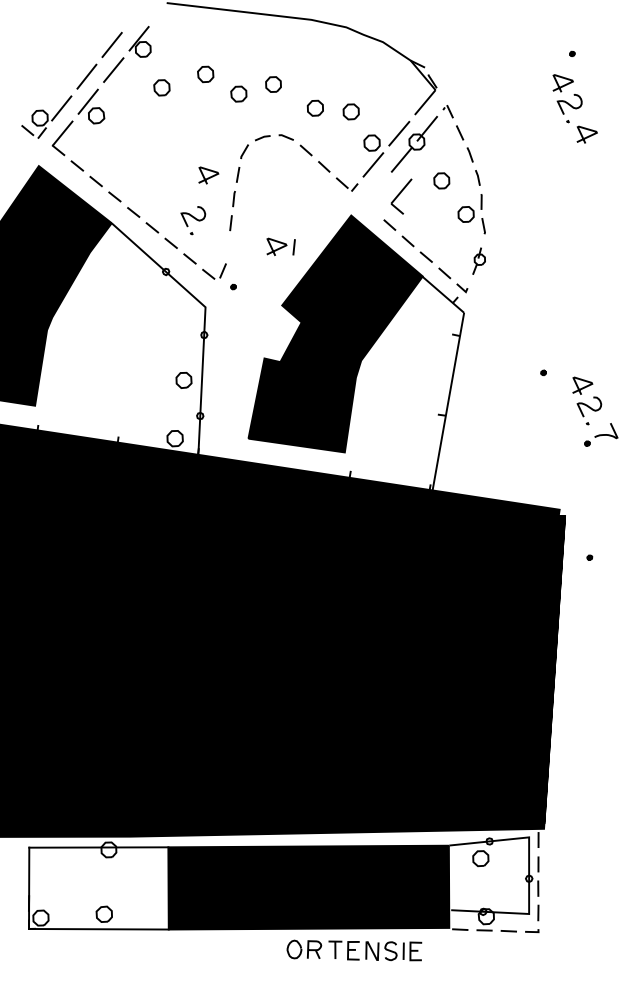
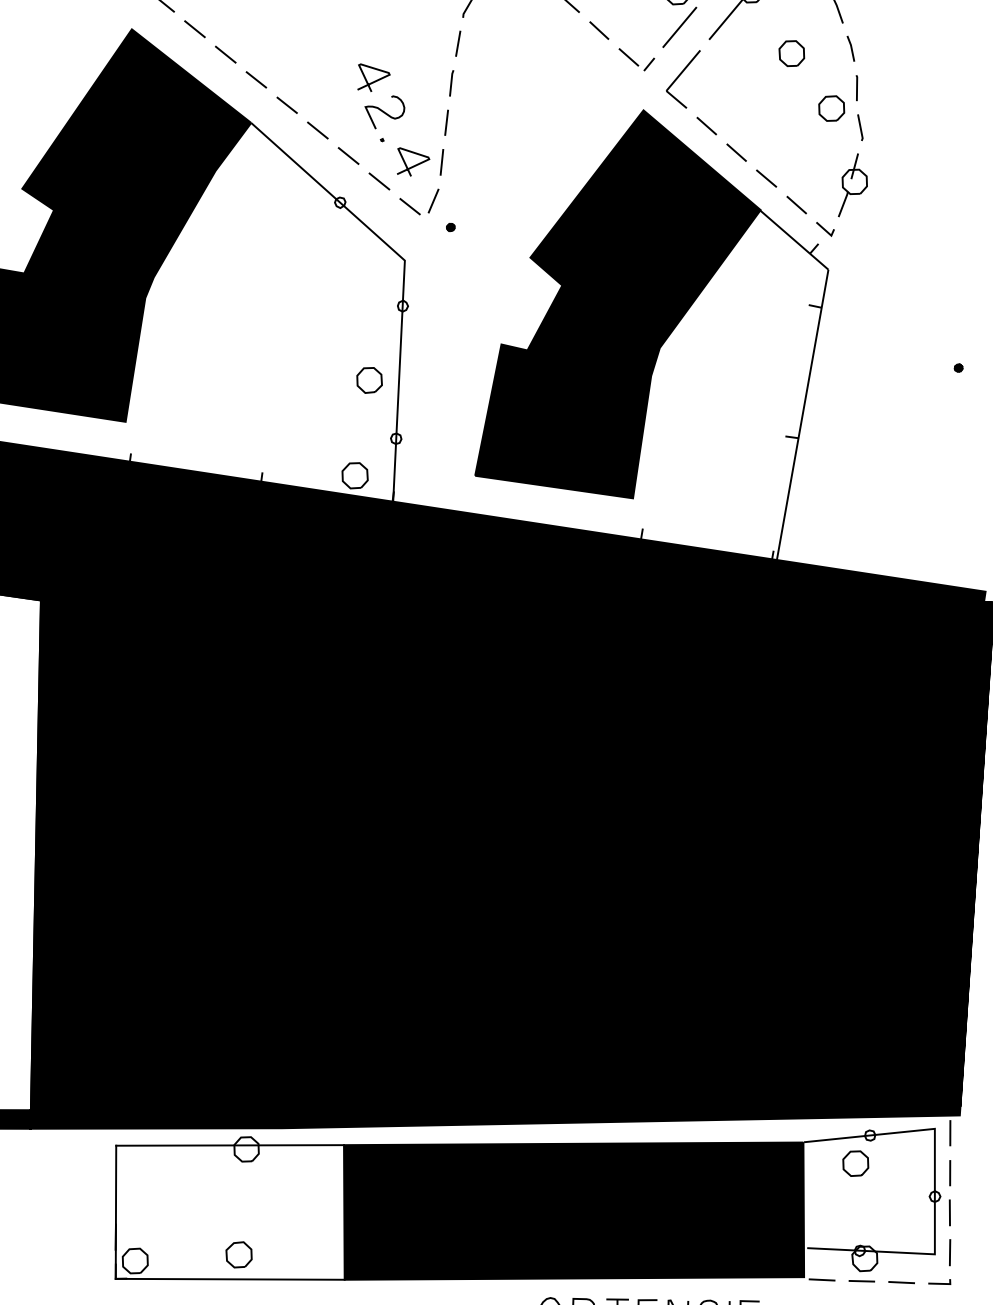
curve: (209, 176) -> (375, 79), moved
part: (401, 196) -> (683, 79), moved
part: (280, 246) -> (419, 161), moved
part: (478, 260) -> (851, 183), size x1.43

